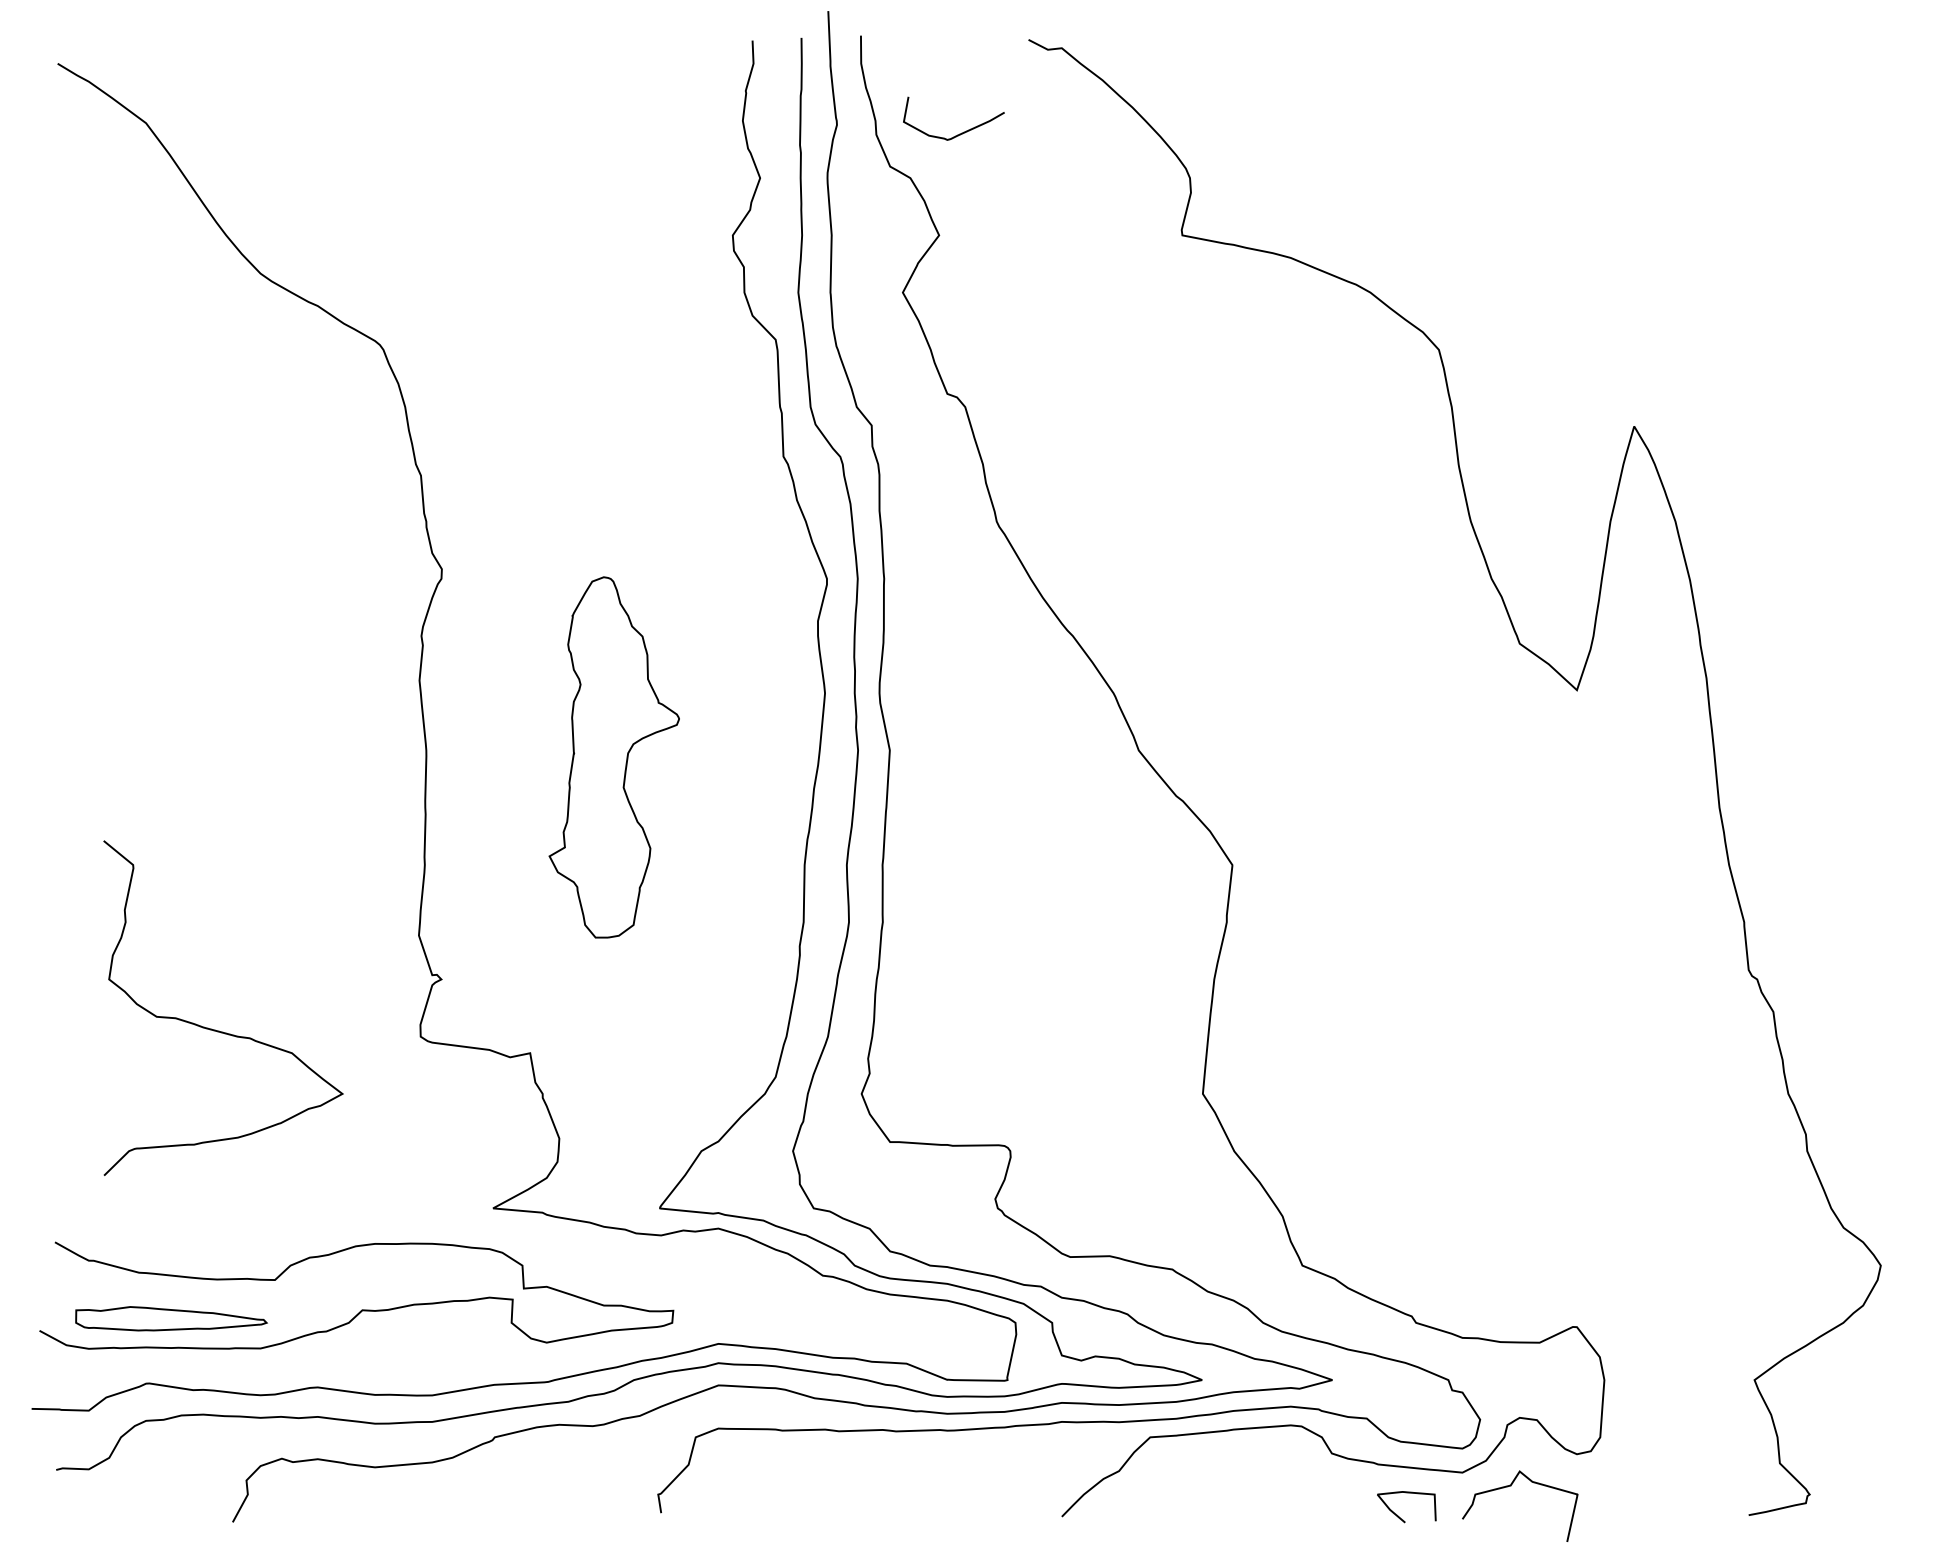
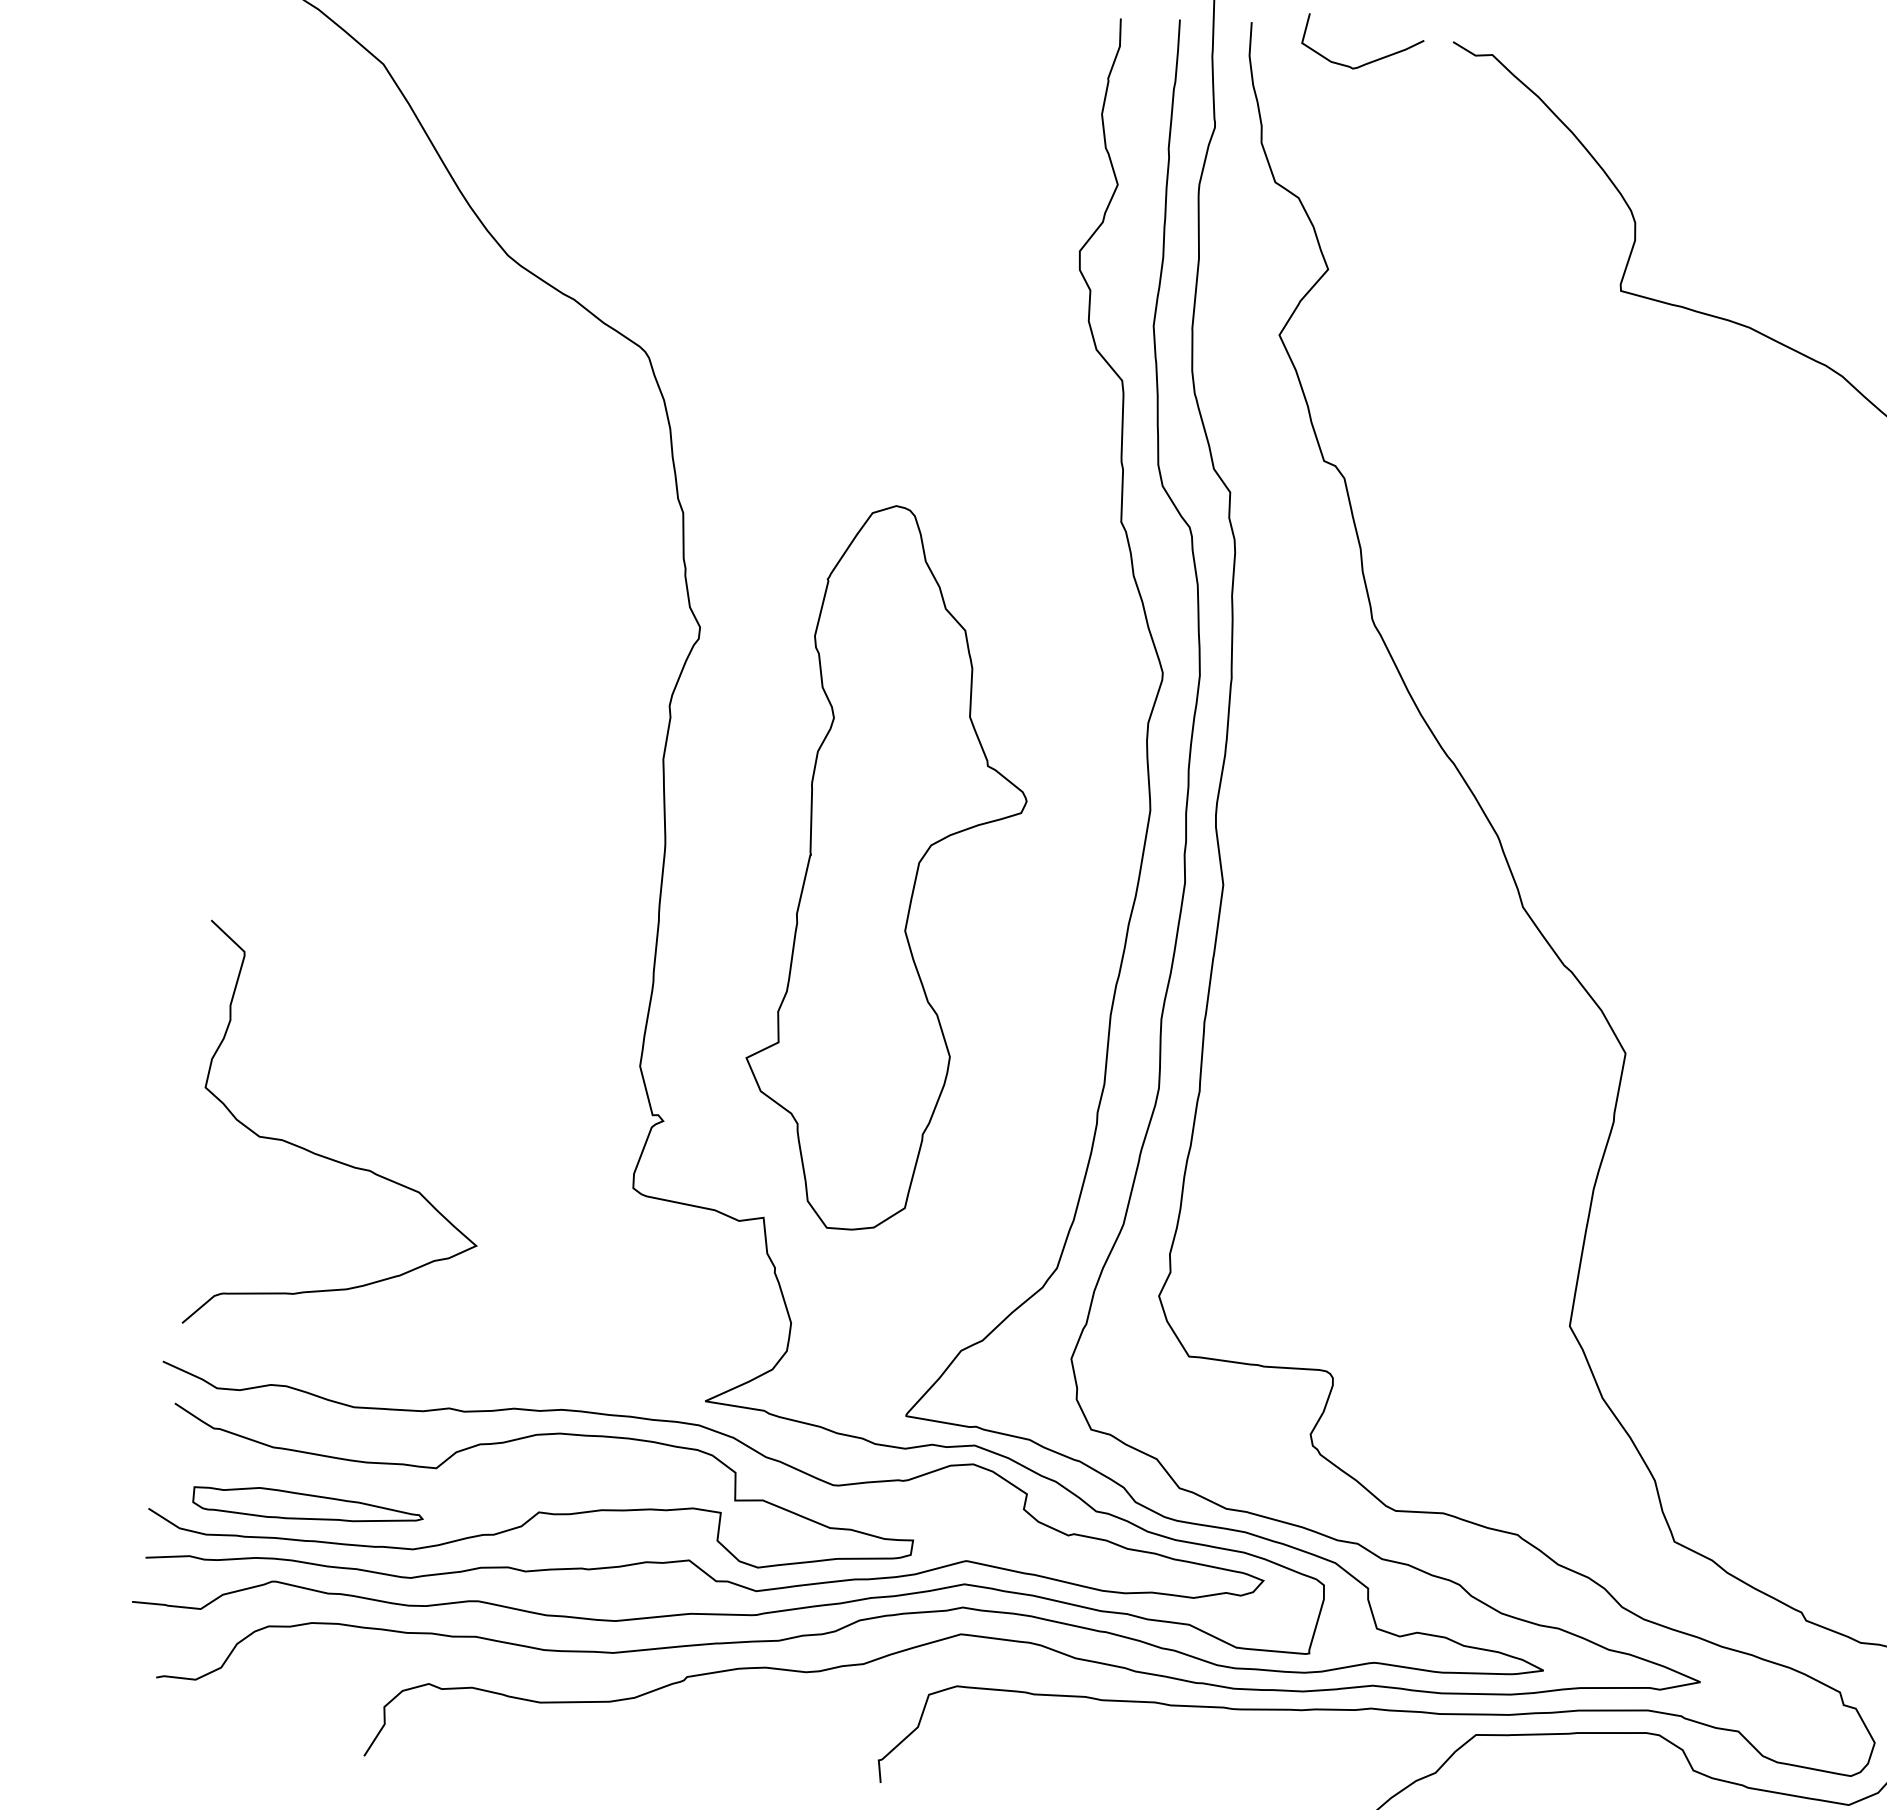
curve: (961, 132) -> (1370, 60), moved
part: (614, 757) -> (891, 869), size x1.67
curve: (219, 1030) -> (333, 1158), moved
curve: (490, 1340) -> (690, 1560), added

